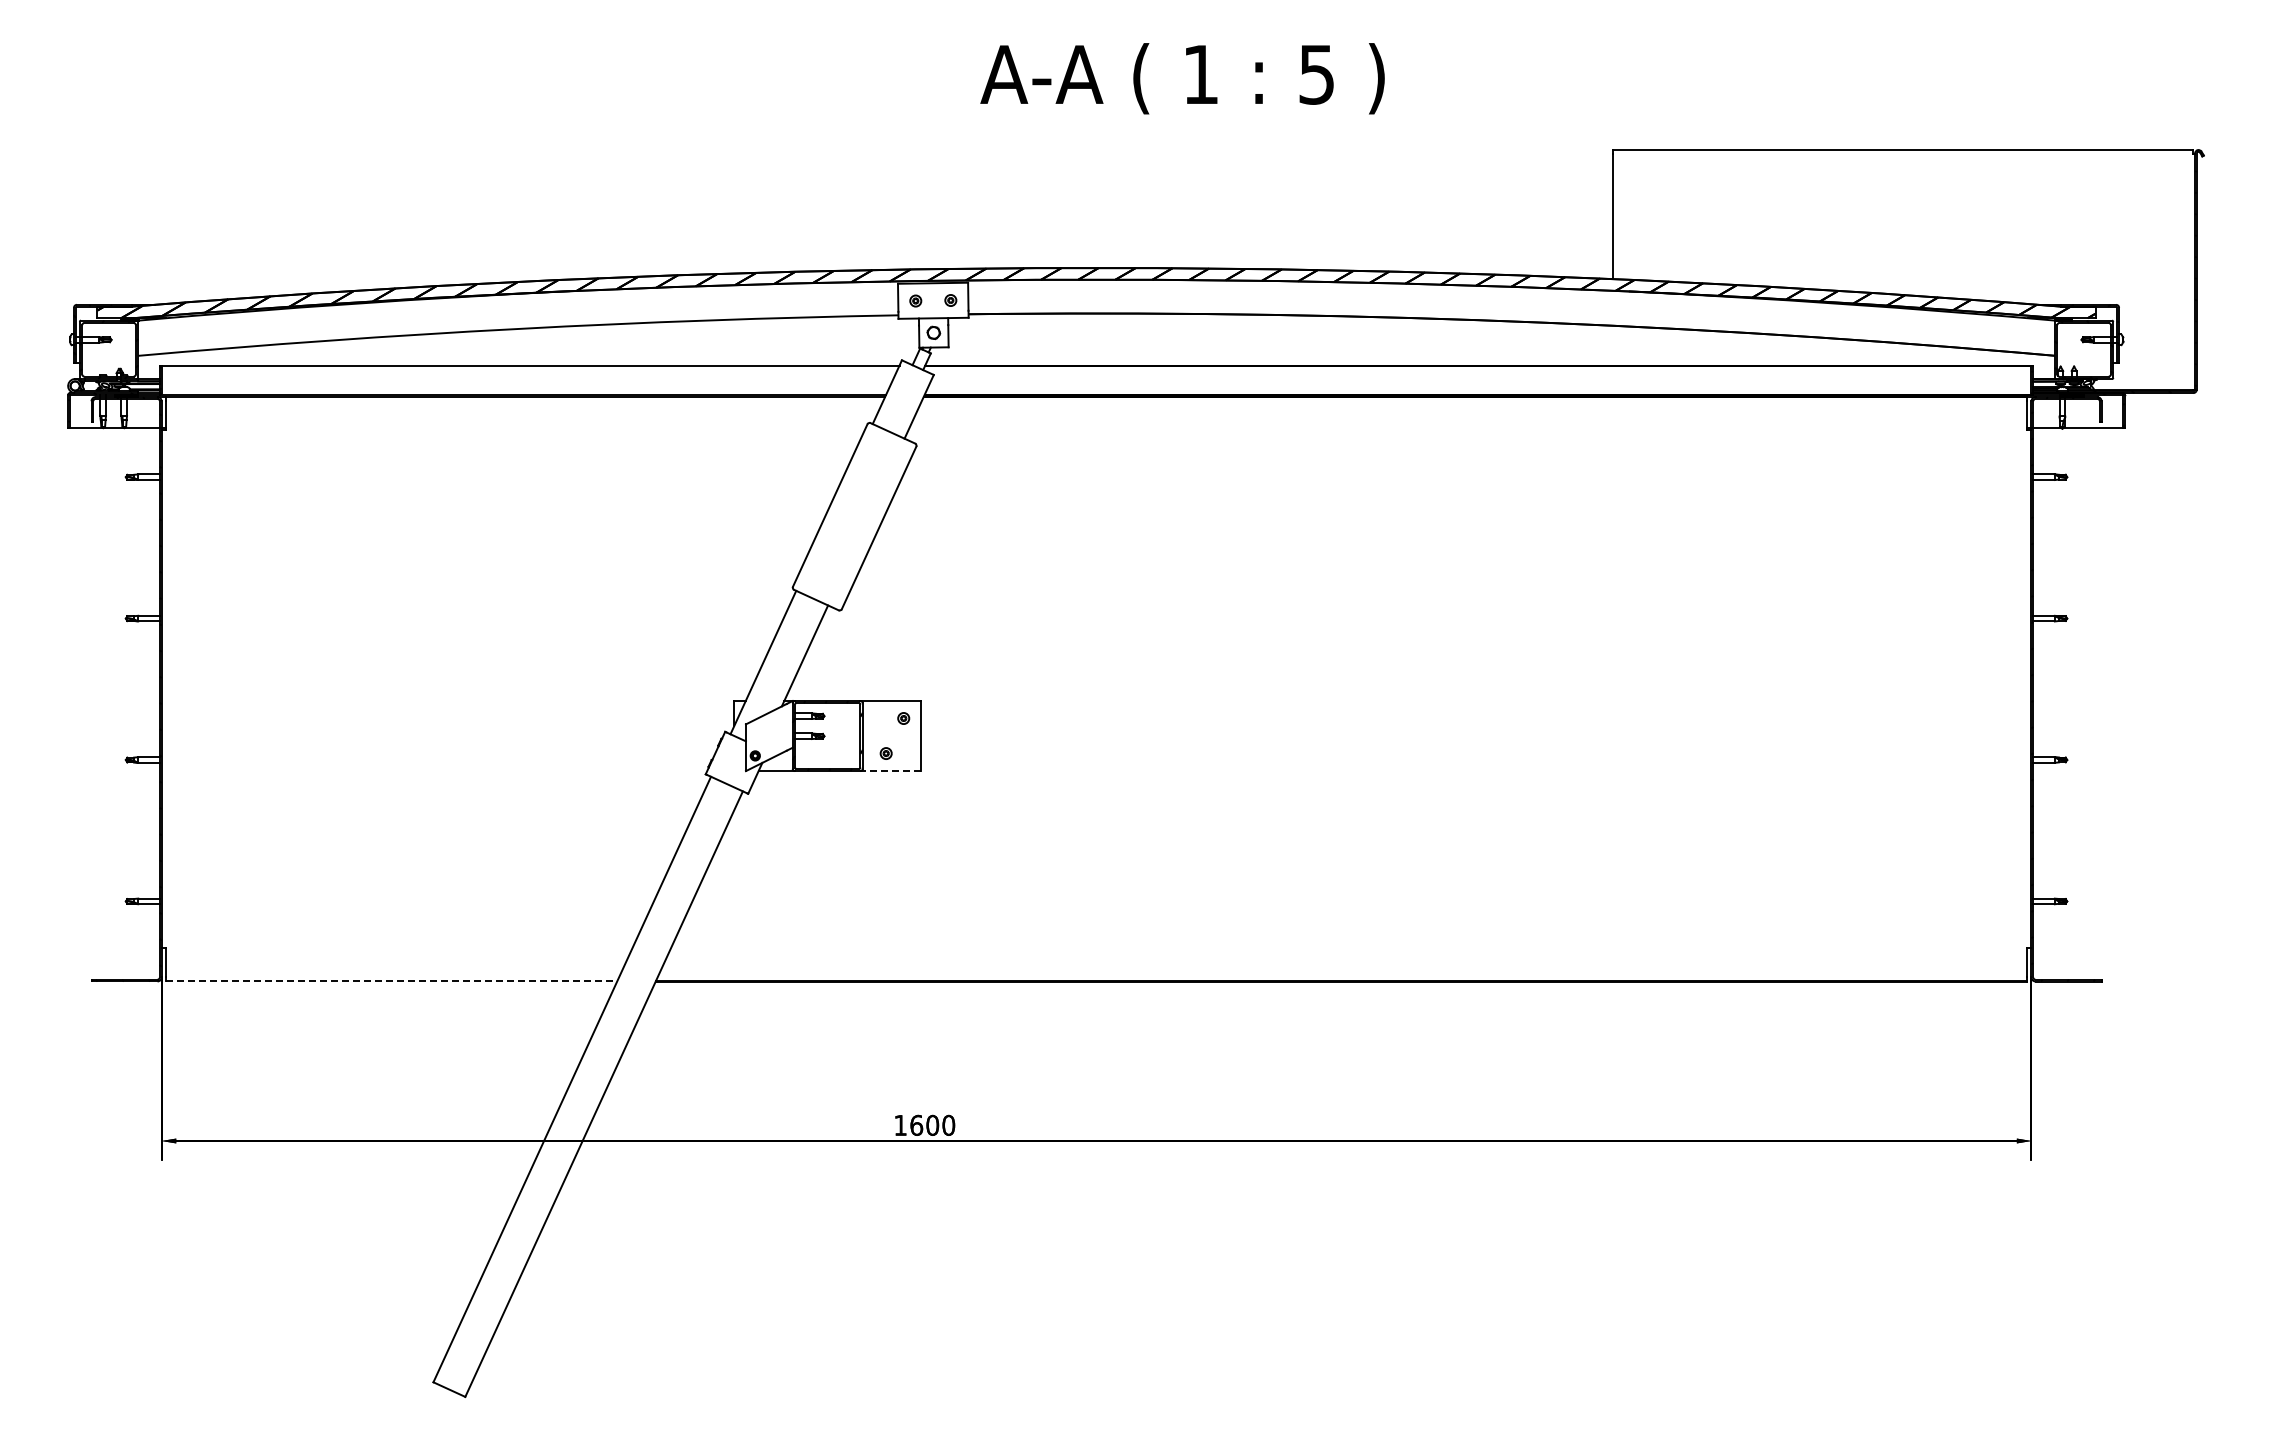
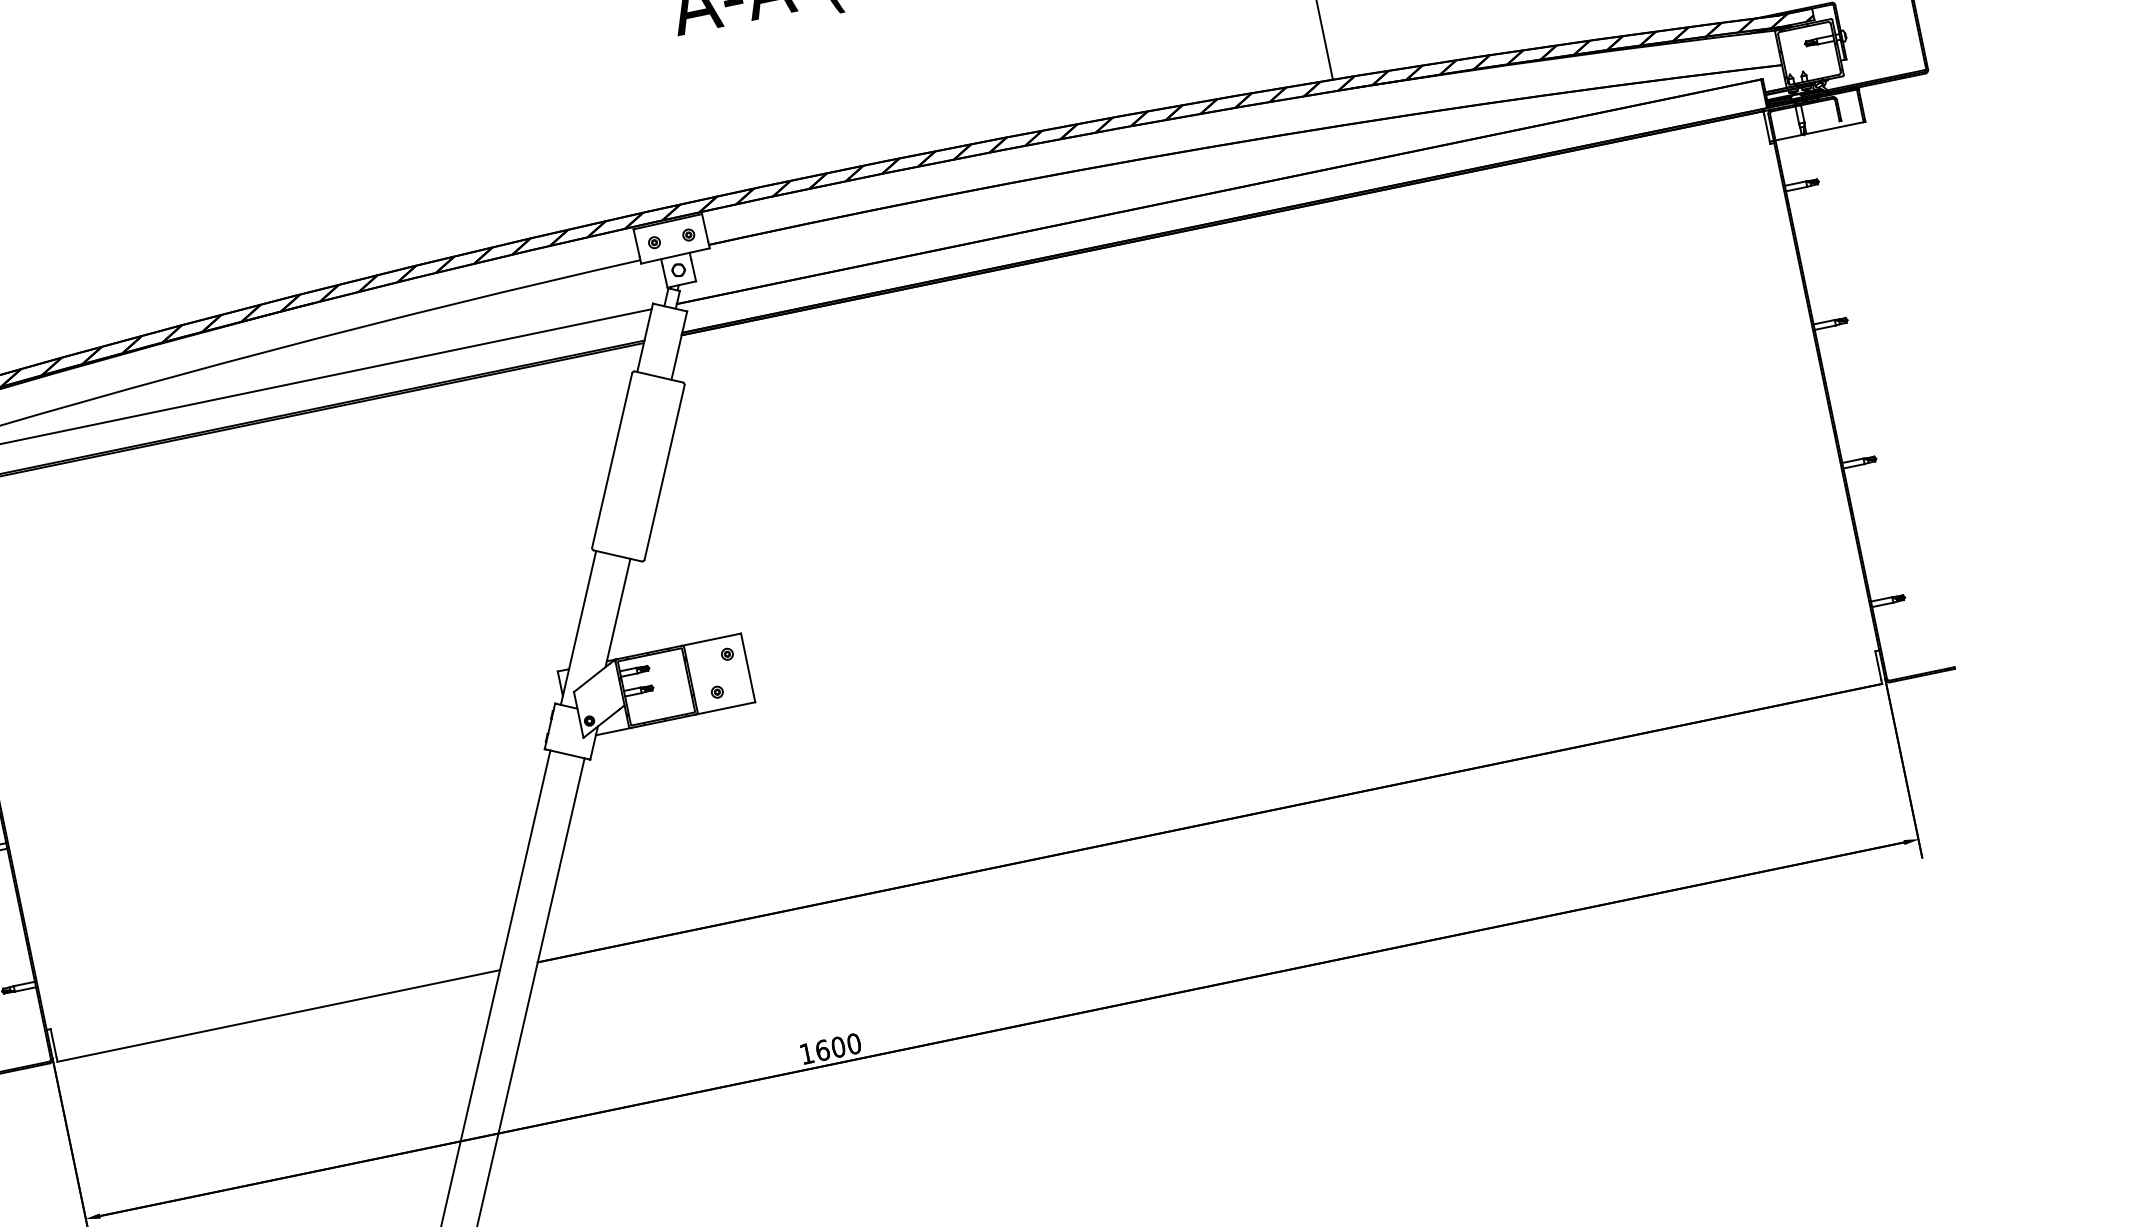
line: (890, 771) -> (725, 708), dashed -> solid
line: (391, 981) -> (278, 1016), dashed -> solid

